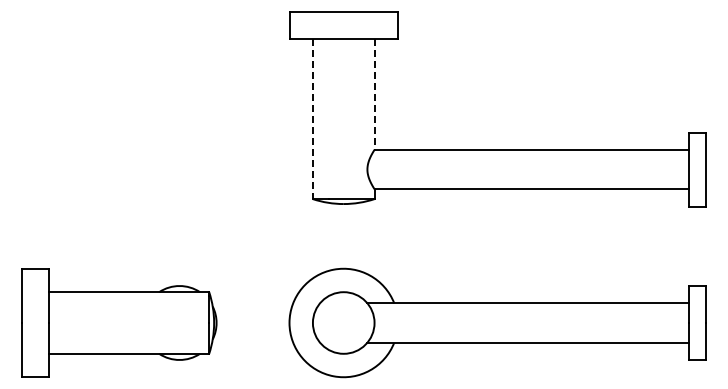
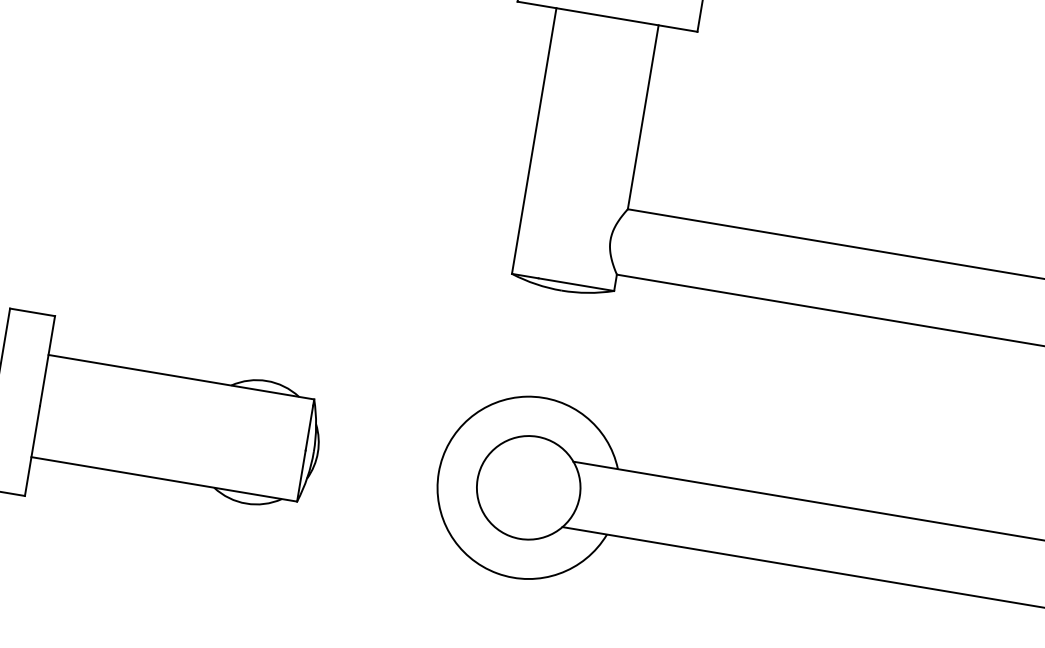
line: (374, 94) -> (643, 117), dashed -> solid
line: (312, 119) -> (533, 141), dashed -> solid

